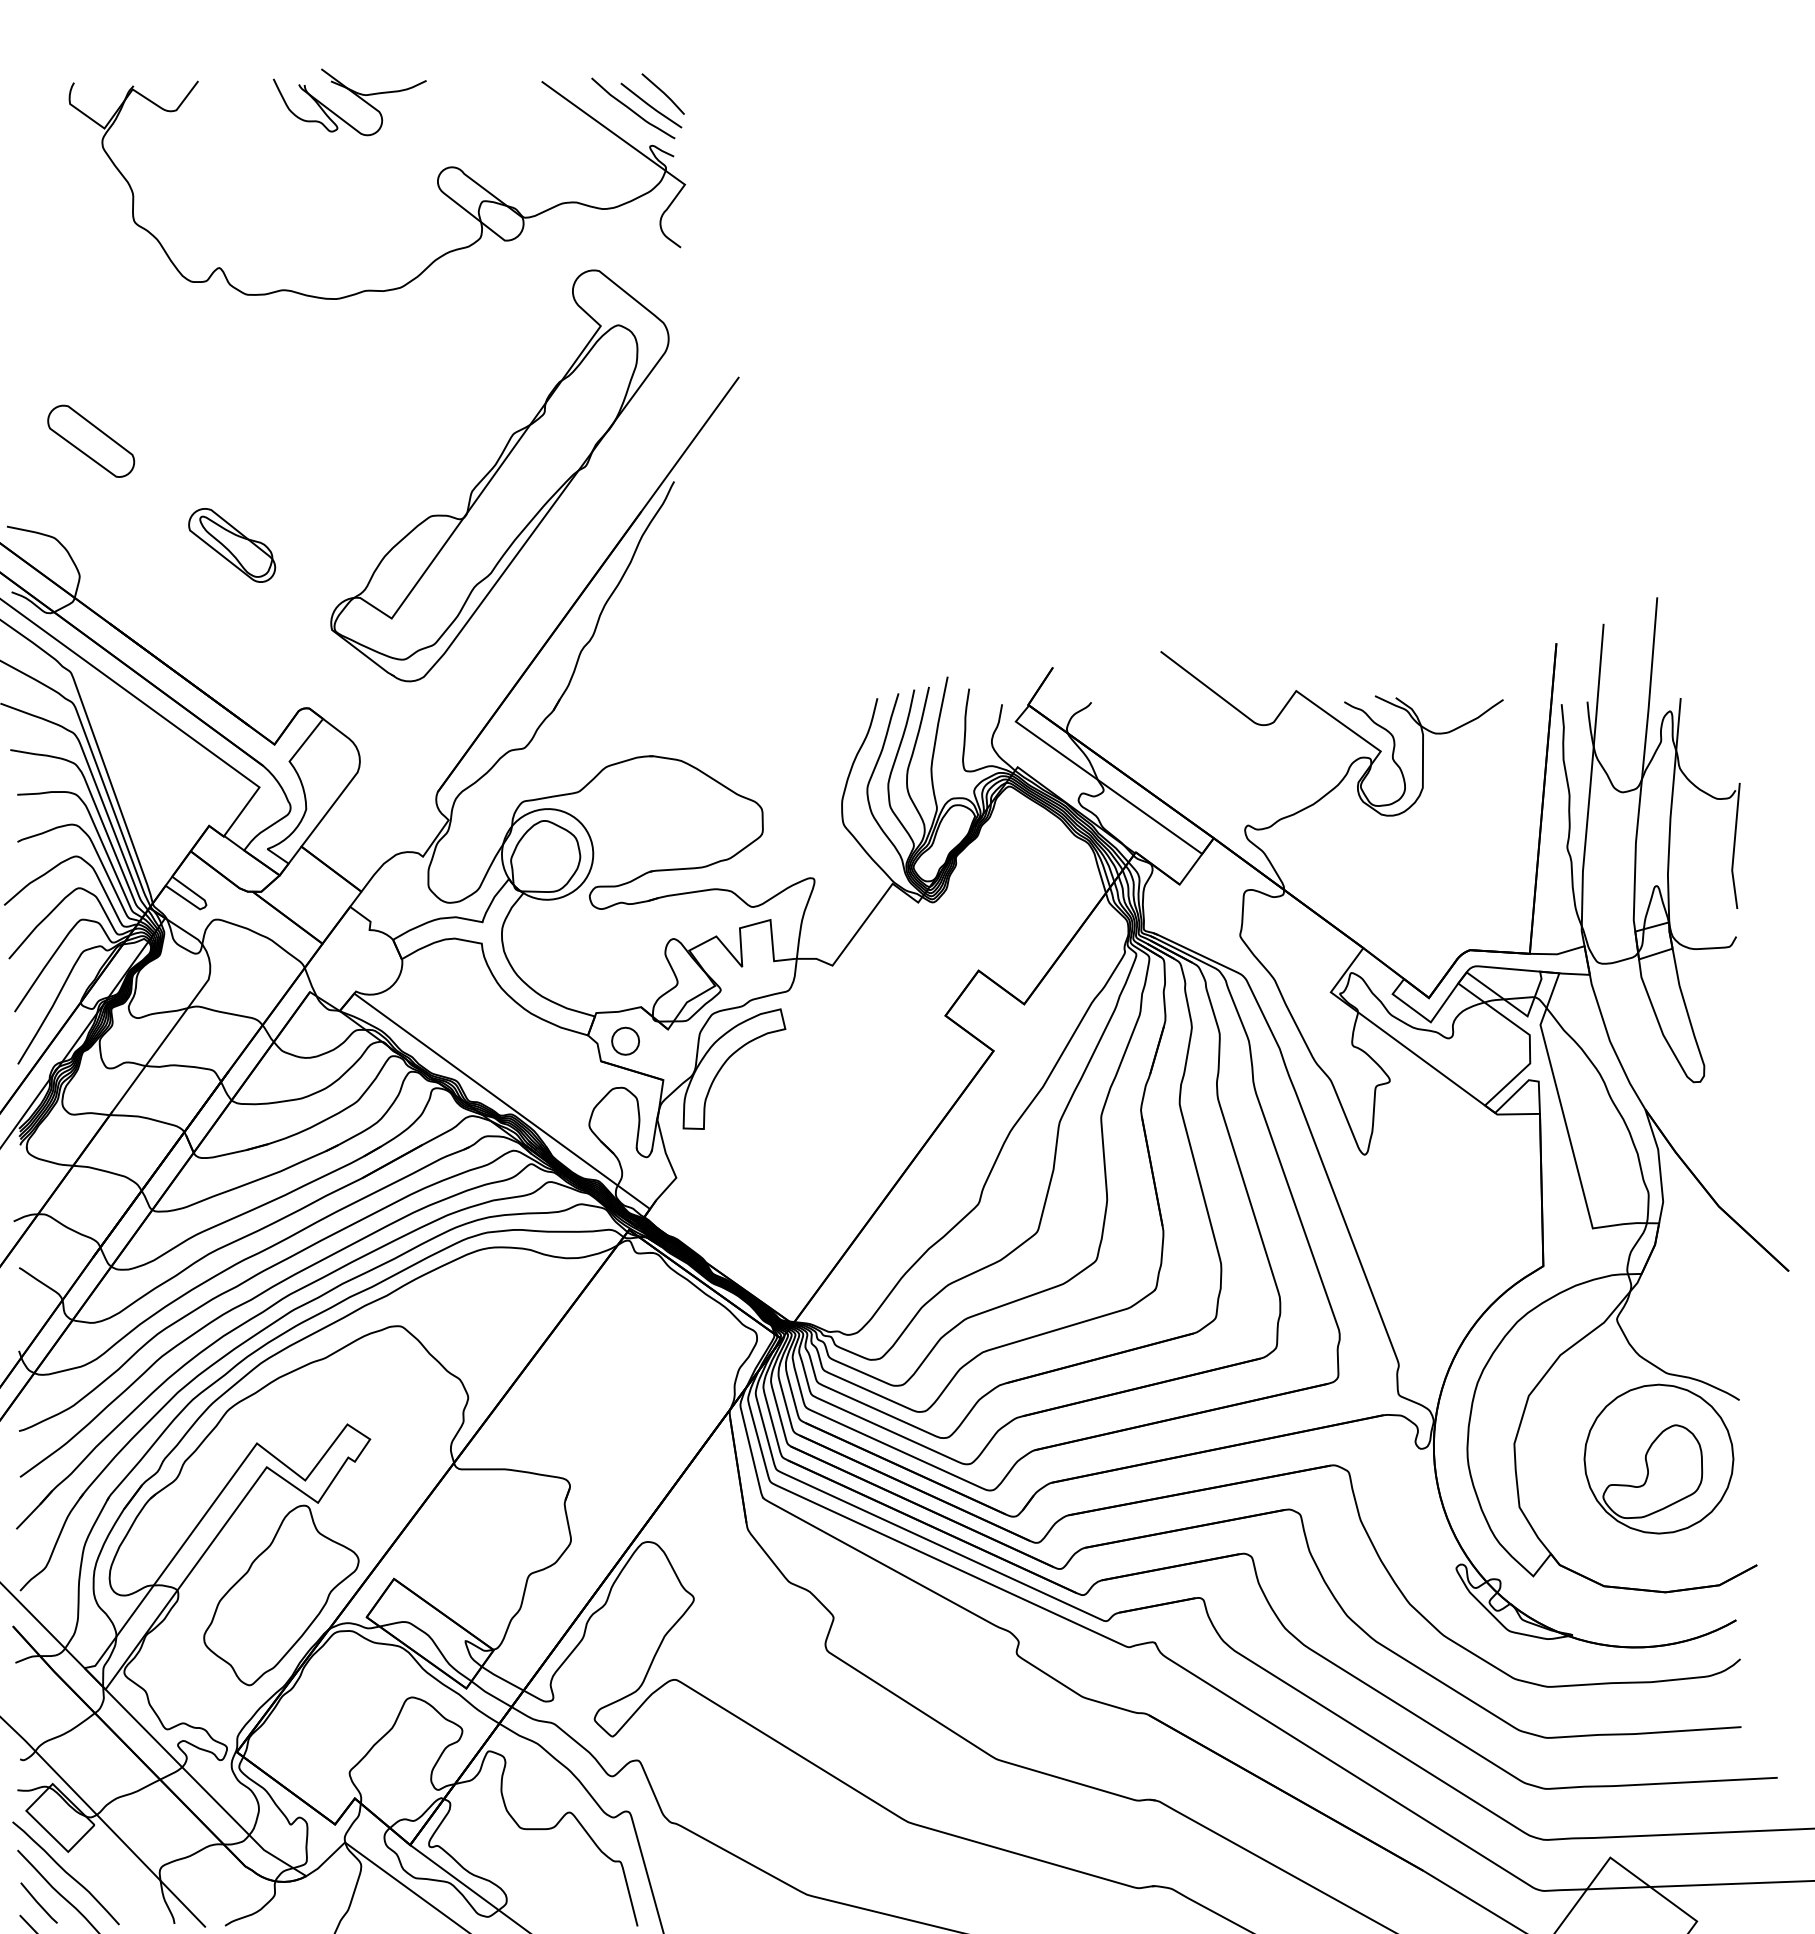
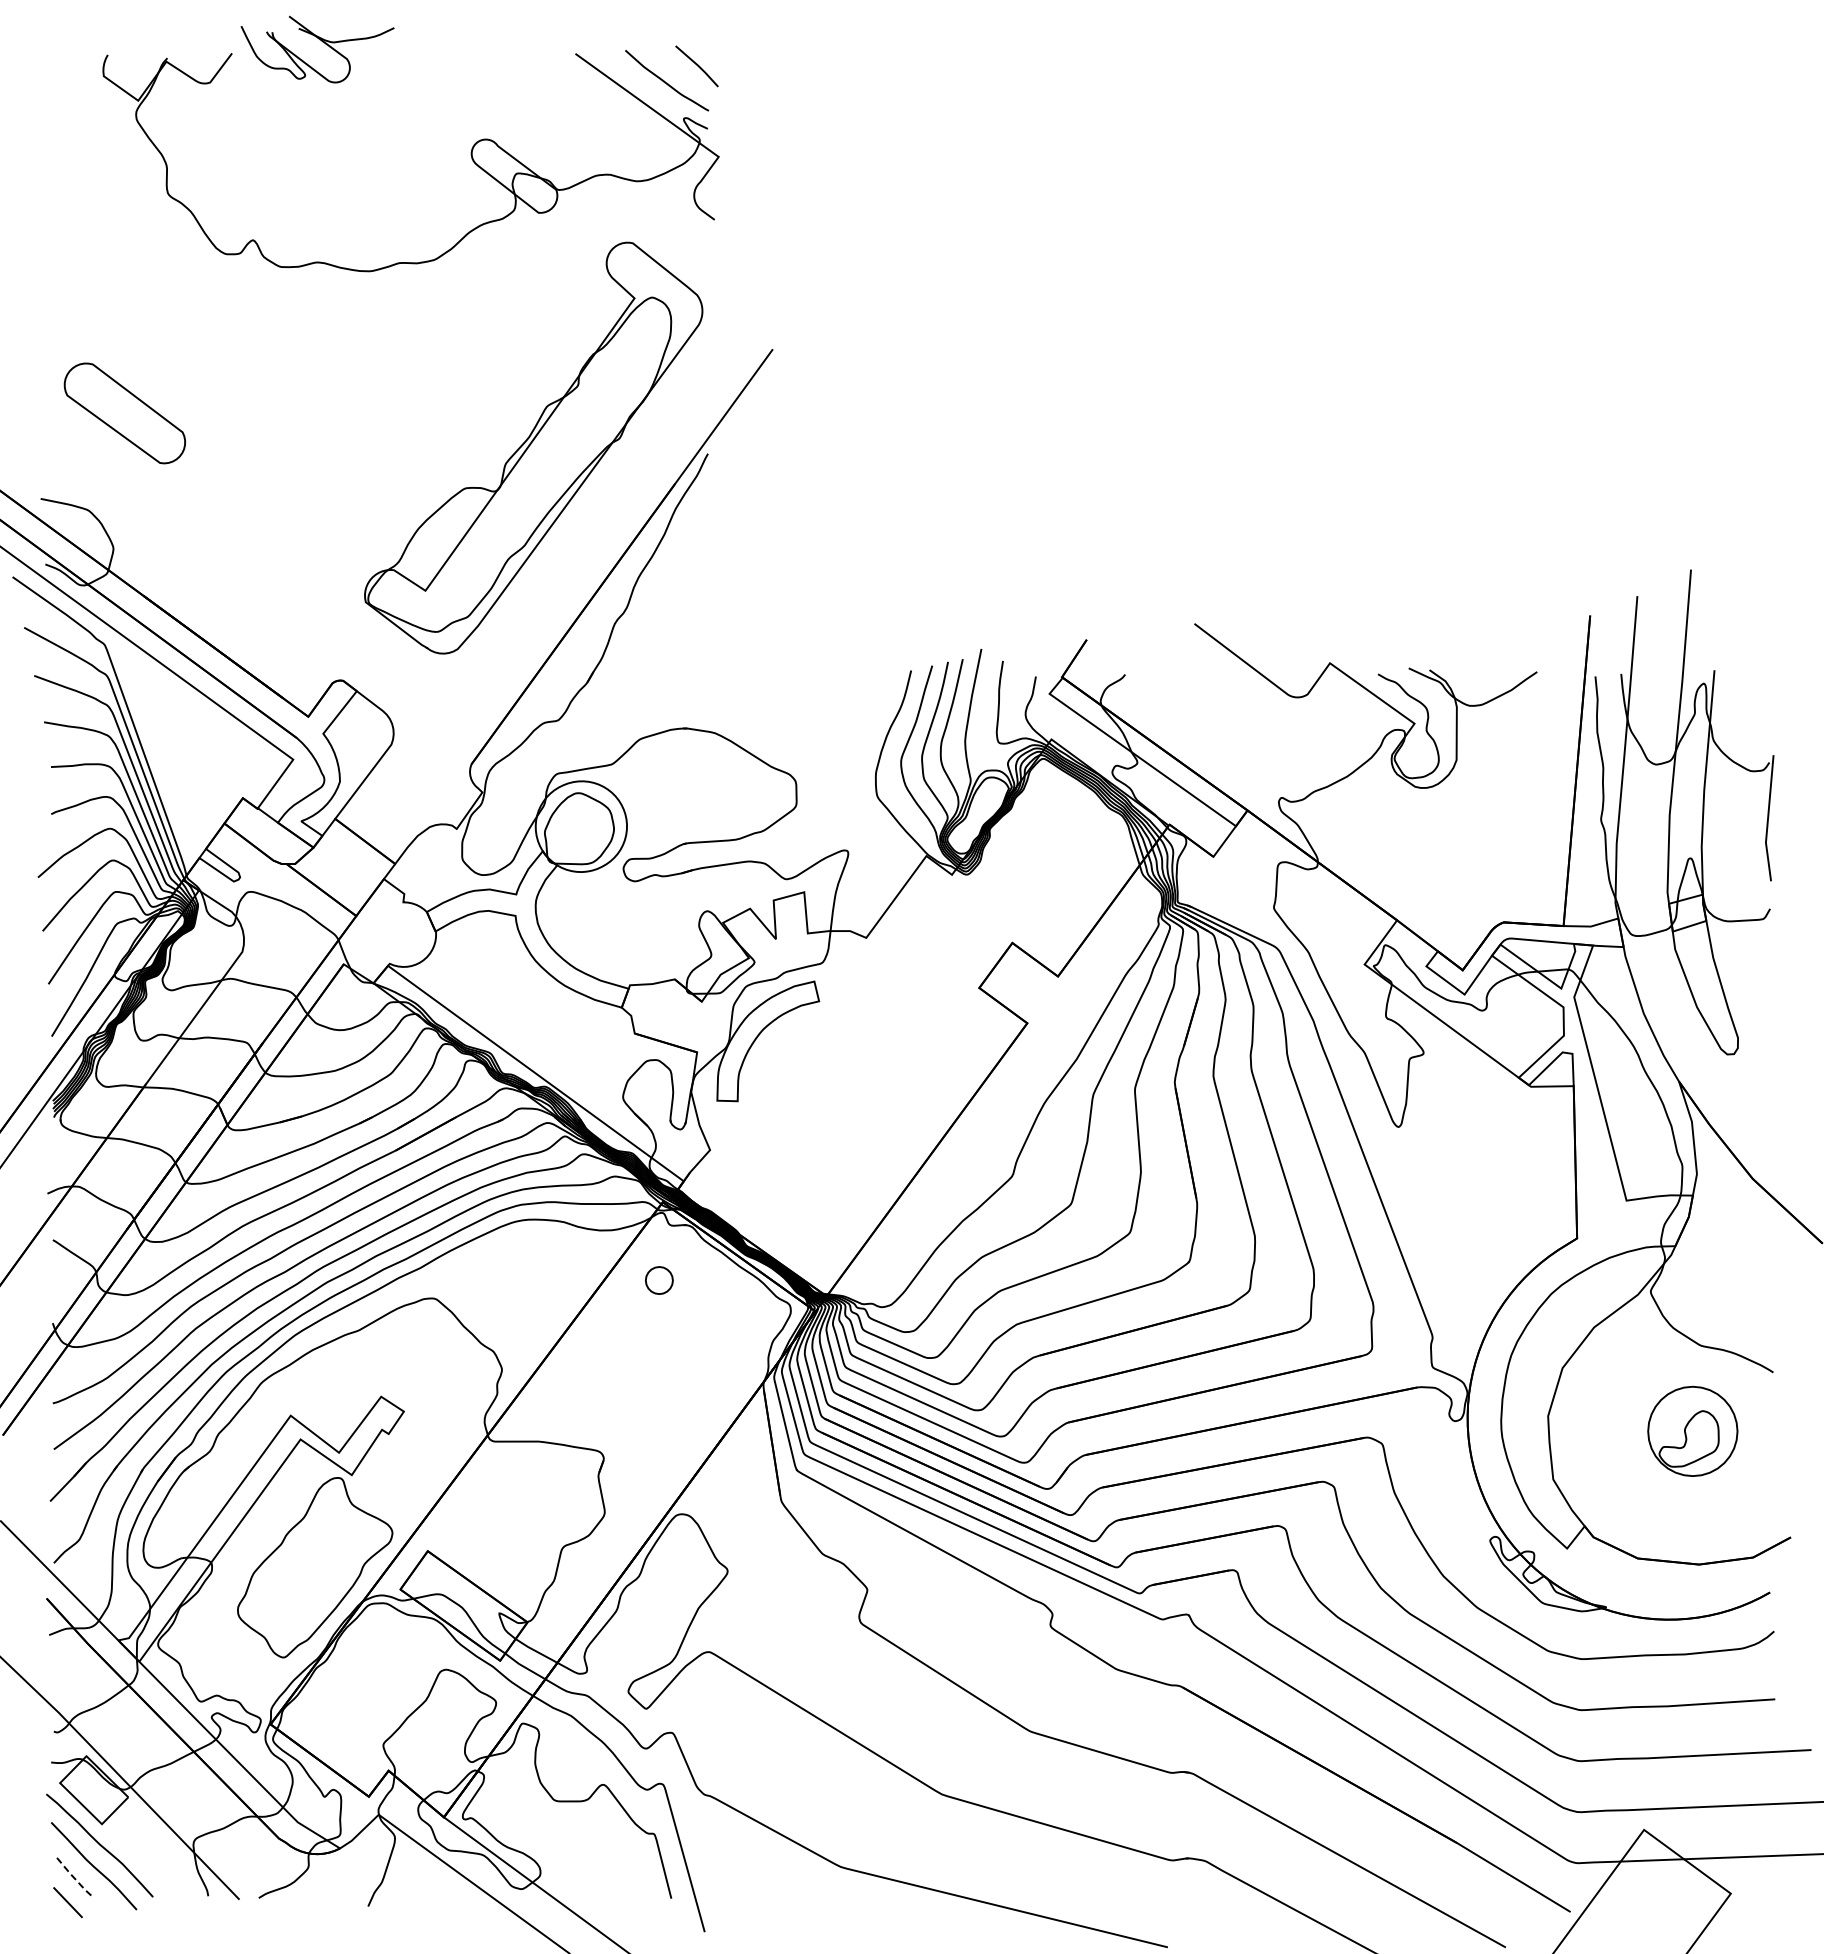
part: (354, 95) -> (322, 42), moved
line: (650, 105) -> (684, 77), removed
part: (90, 441) -> (124, 413), size x1.4
part: (231, 545) -> (265, 517), removed
part: (625, 1041) -> (659, 1280), moved
part: (1658, 1459) -> (1692, 1431), size x0.6
line: (38, 1903) -> (72, 1875), solid -> dashed

